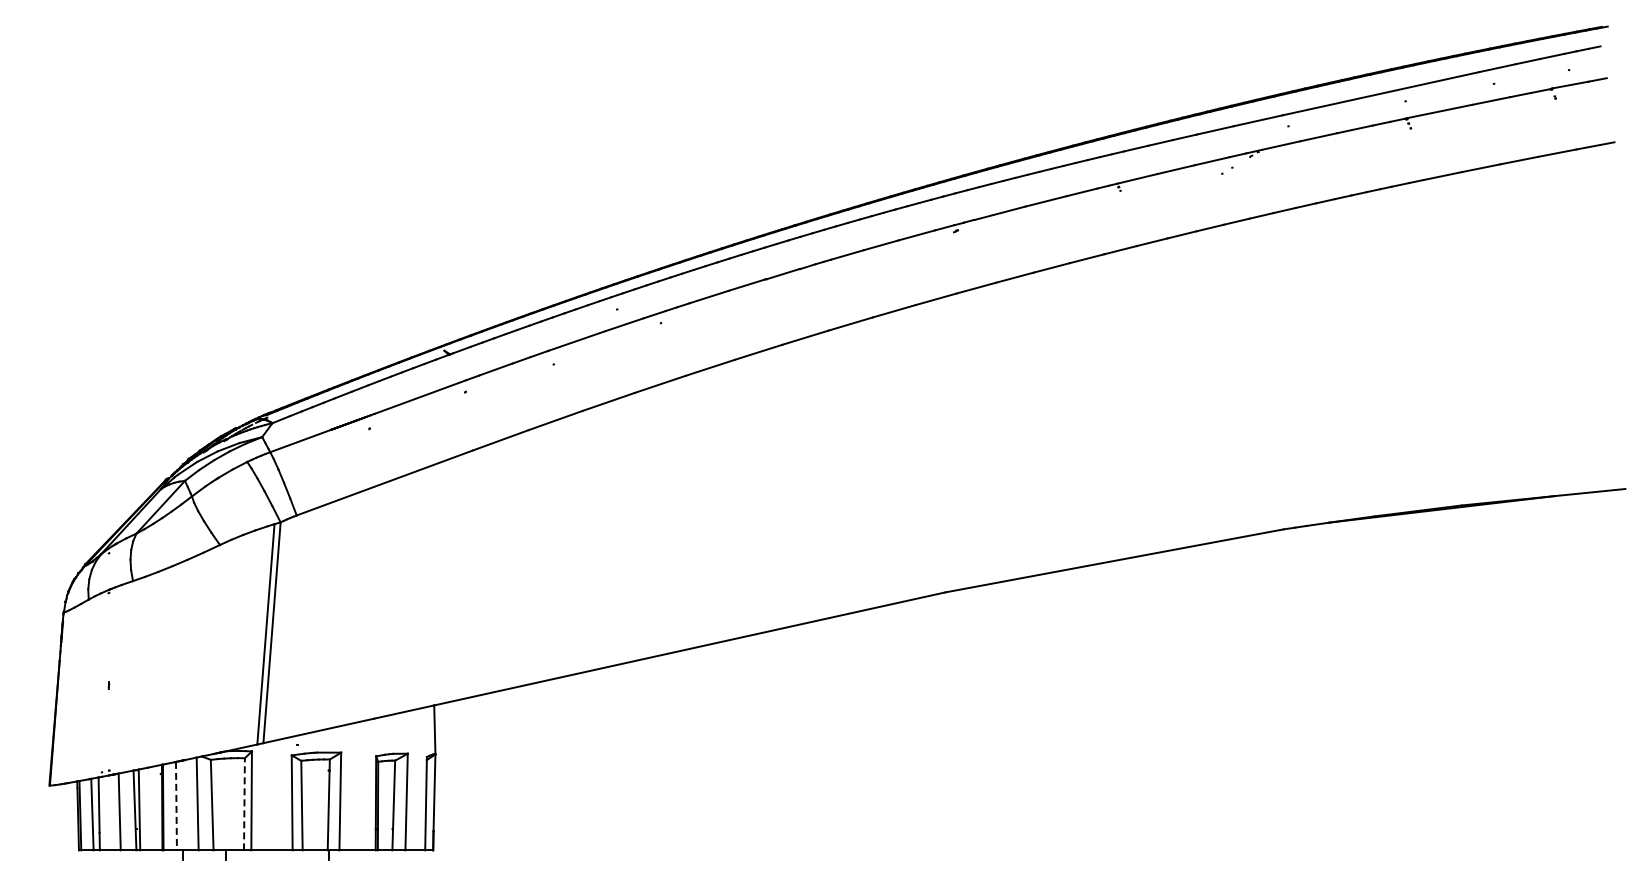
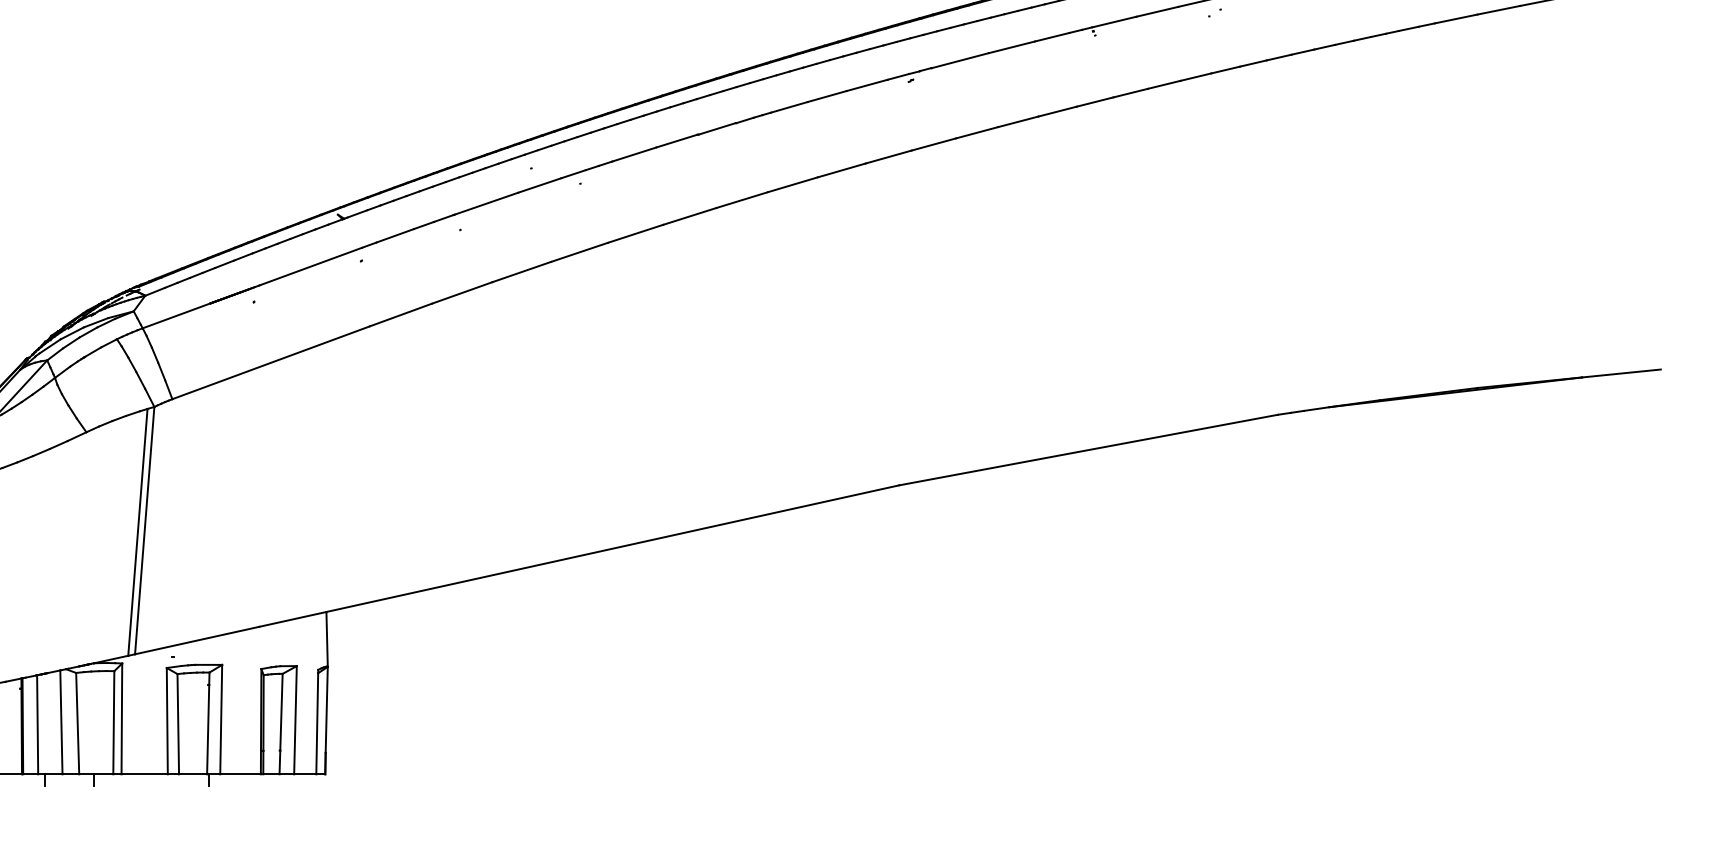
line: (244, 803) -> (113, 721), dashed -> solid
line: (176, 806) -> (37, 725), dashed -> solid

